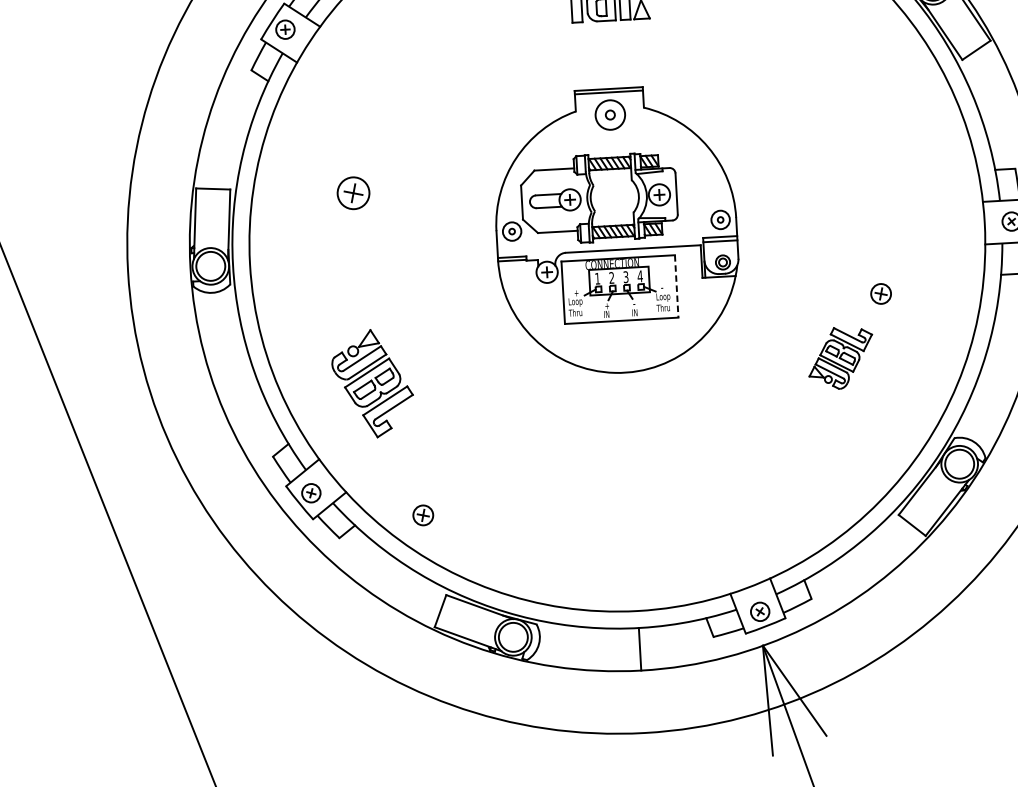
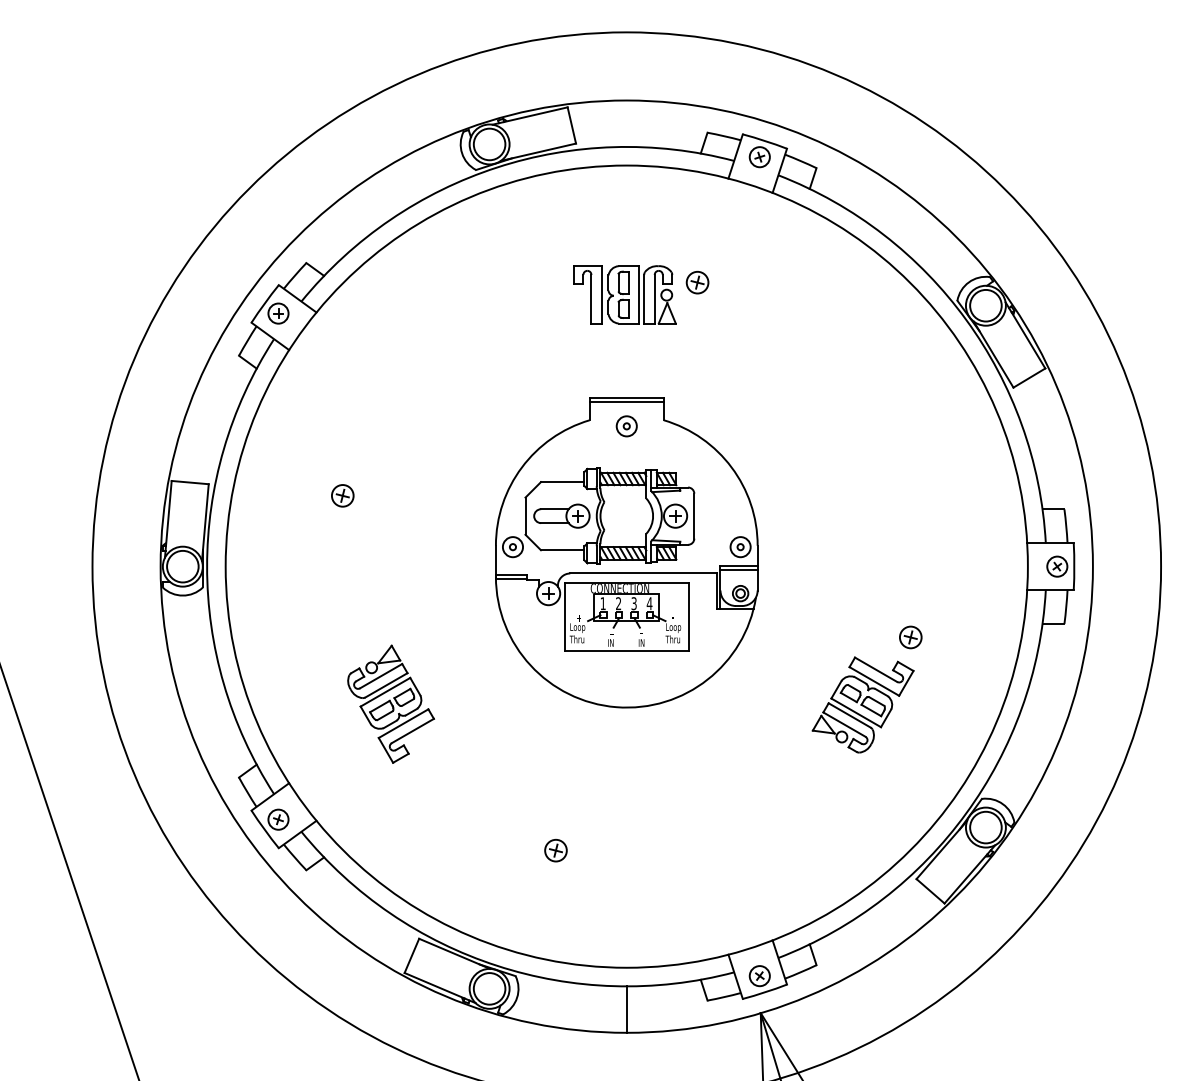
part: (609, 115) -> (626, 426), size x0.62
part: (353, 193) -> (342, 495), size x0.62
line: (676, 287) -> (688, 617), dashed -> solid
part: (840, 357) -> (862, 704), size x1.43
part: (372, 383) -> (390, 703), moved
part: (422, 515) -> (555, 850), moved

